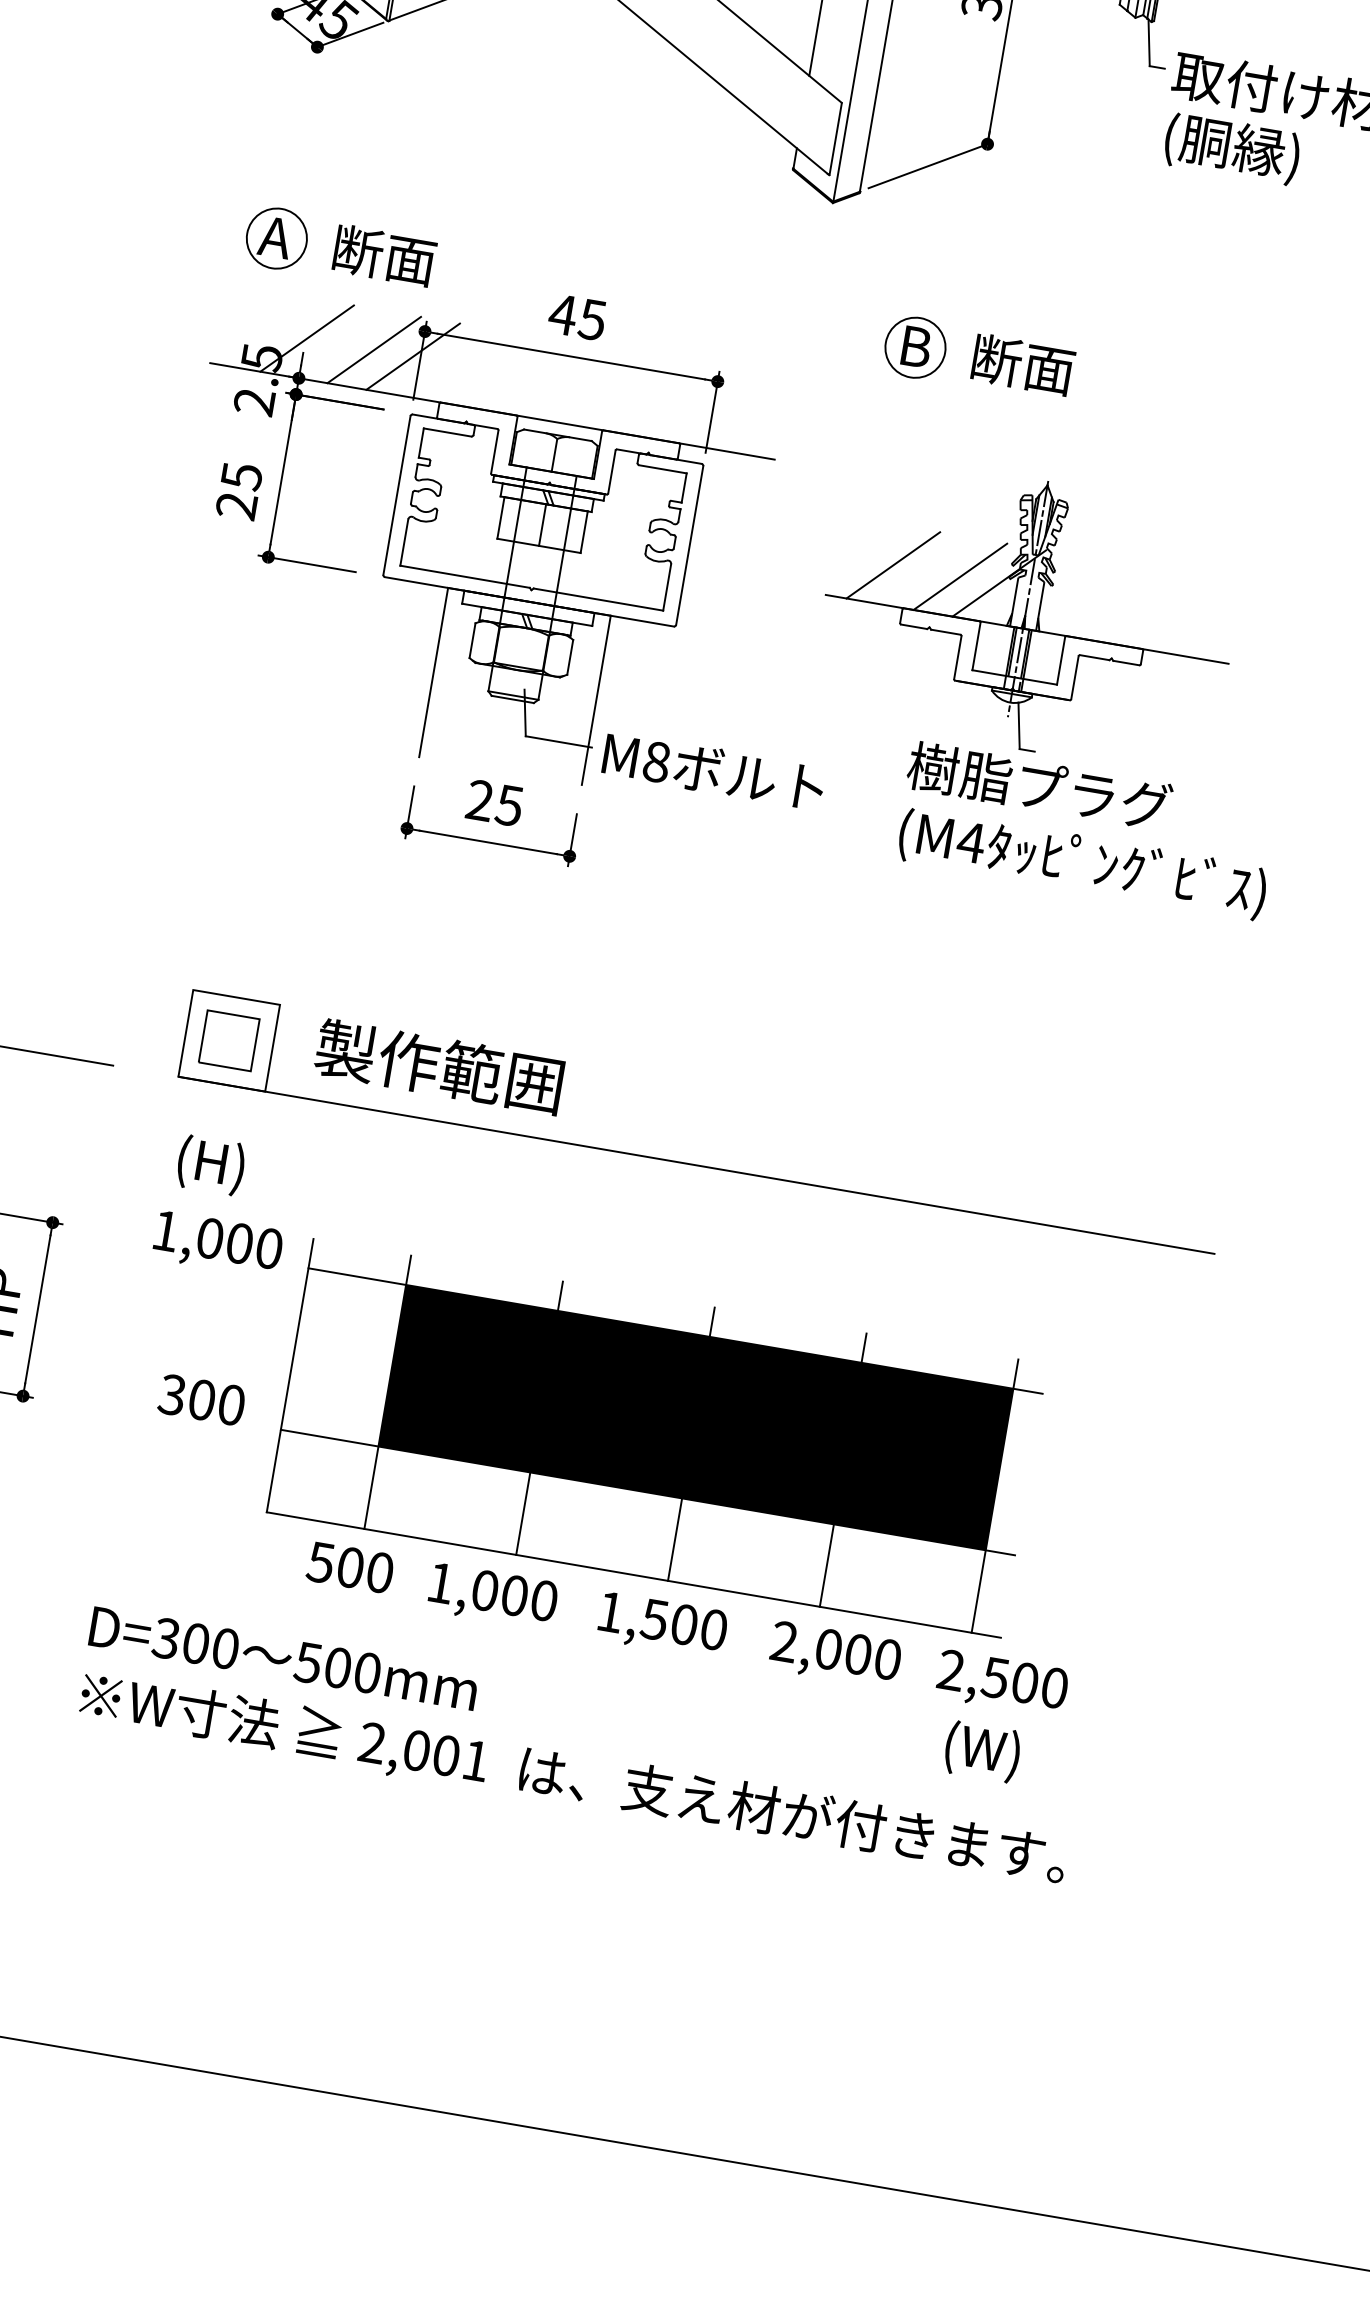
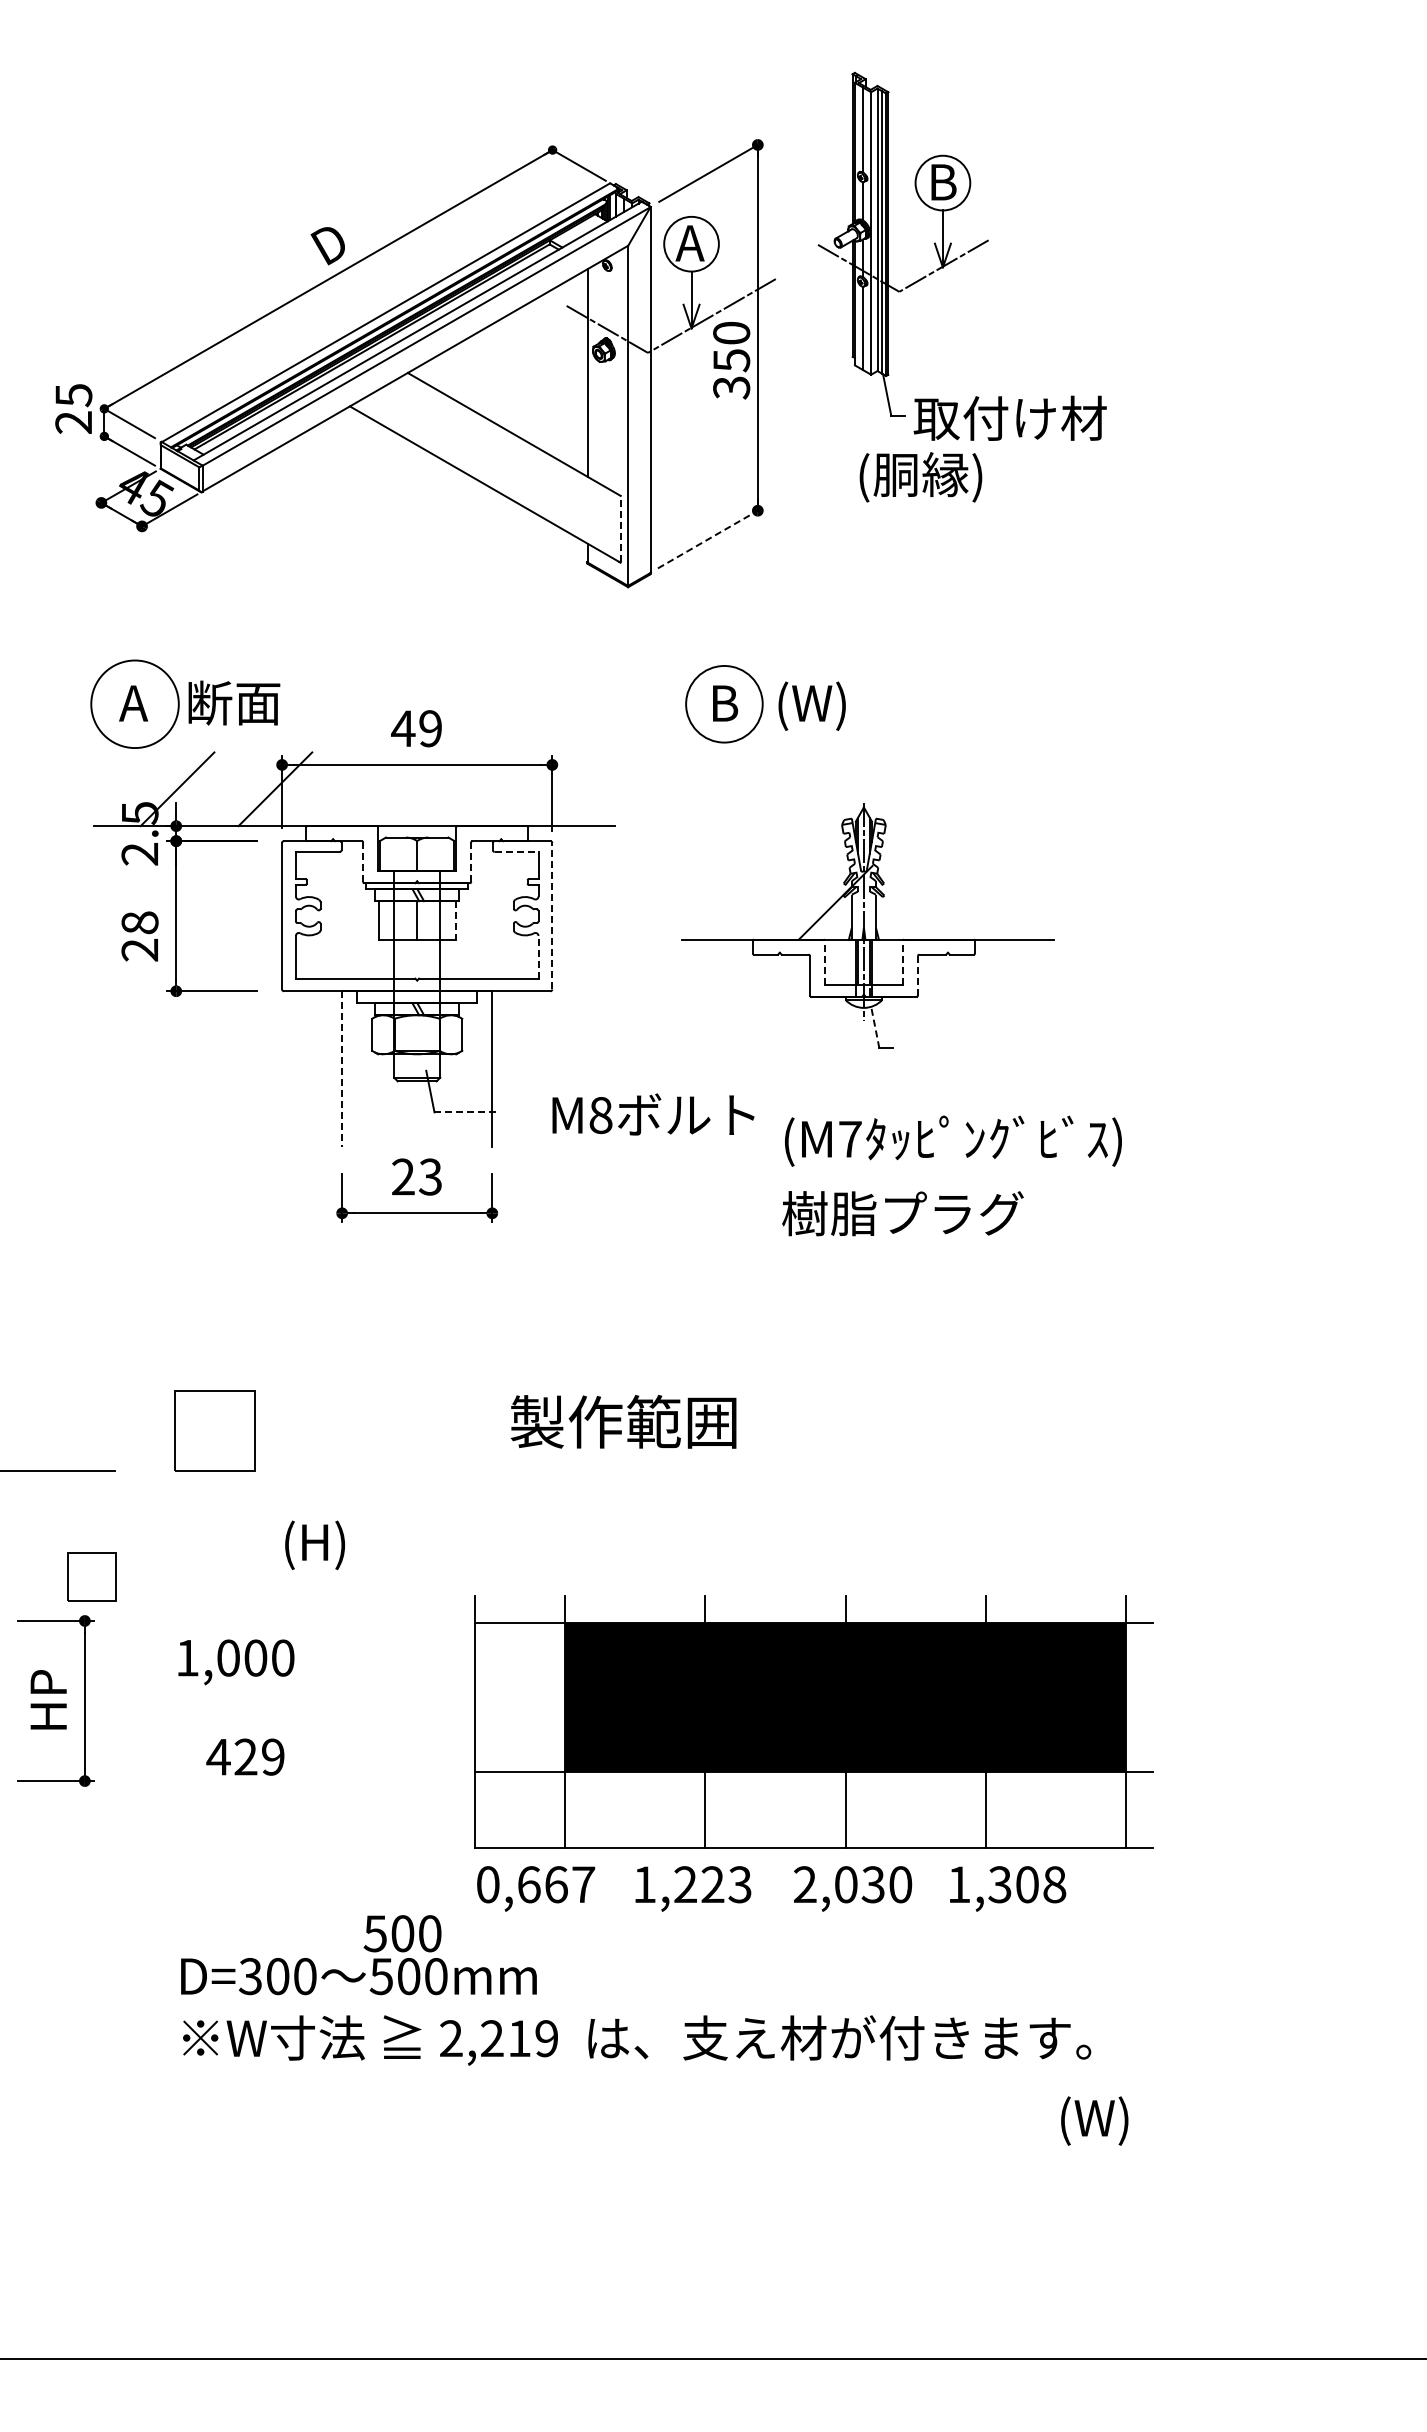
line: (835, 139) -> (620, 529), solid -> dashed
text: (1231, 148) -> (920, 477), moved
line: (927, 166) -> (707, 539), solid -> dashed
circle: (276, 237) -> (134, 703), size x1.6
text: (591, 319) -> (429, 728), 45 -> 49
circle: (915, 346) -> (724, 703), size x1.4
line: (374, 350) -> (239, 789), removed
text: (1022, 367) -> (823, 705), 断面 -> (W)
line: (495, 452) -> (363, 862), solid -> dashed
line: (662, 468) -> (516, 851), solid -> dashed
line: (612, 472) -> (471, 862), solid -> dashed
text: (241, 475) -> (139, 922), 25 -> 28
line: (584, 532) -> (455, 920), solid -> dashed
line: (690, 544) -> (552, 915), solid -> dashed
line: (892, 564) -> (737, 902), removed
line: (960, 576) -> (799, 902), removed
line: (667, 586) -> (538, 956), solid -> dashed
line: (976, 646) -> (824, 962), solid -> dashed
line: (1060, 660) -> (902, 962), solid -> dashed
line: (434, 672) -> (342, 1069), solid -> dashed
line: (1074, 677) -> (917, 975), solid -> dashed
line: (1019, 724) -> (875, 1026), solid -> dashed
line: (559, 742) -> (465, 1112), solid -> dashed
text: (713, 770) -> (653, 1114), moved
text: (1039, 786) -> (902, 1213), moved
text: (509, 805) -> (430, 1176), 25 -> 23
text: (970, 842) -> (849, 1139), (M4 -> (M7
part: (228, 1040) -> (91, 1576), moved
text: (439, 1066) -> (623, 1421), moved
text: (211, 1164) -> (315, 1544), moved
line: (696, 1164) -> (653, 1470), removed
text: (218, 1244) -> (236, 1662), moved
text: (201, 1399) -> (245, 1756), 300 -> 429
part: (656, 1437) -> (813, 1721), moved
text: (350, 1567) -> (402, 1933), moved
text: (493, 1591) -> (536, 1884), 1,000 -> 0,667
text: (683, 1624) -> (712, 1884), 1,500 -> 1,223
text: (857, 1654) -> (872, 1884), 2,000 -> 2,030
text: (1003, 1679) -> (1007, 1884), 2,500 -> 1,308
text: (982, 1751) -> (1094, 2120), moved
text: (446, 1755) -> (519, 2038), 2,001 -> 2,219

